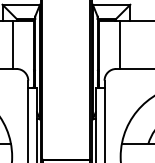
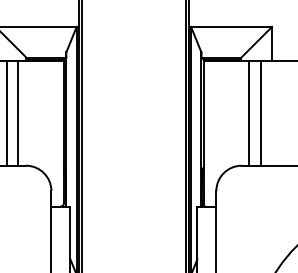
line: (7, 44) -> (6, 112), added
line: (125, 44) -> (261, 112), added

